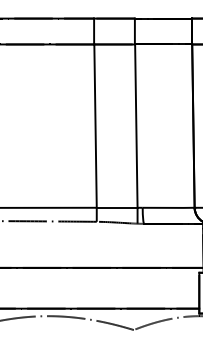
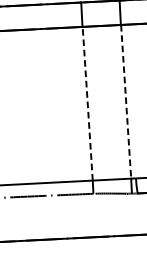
line: (95, 126) -> (87, 104), solid -> dashed
line: (136, 126) -> (126, 102), solid -> dashed

